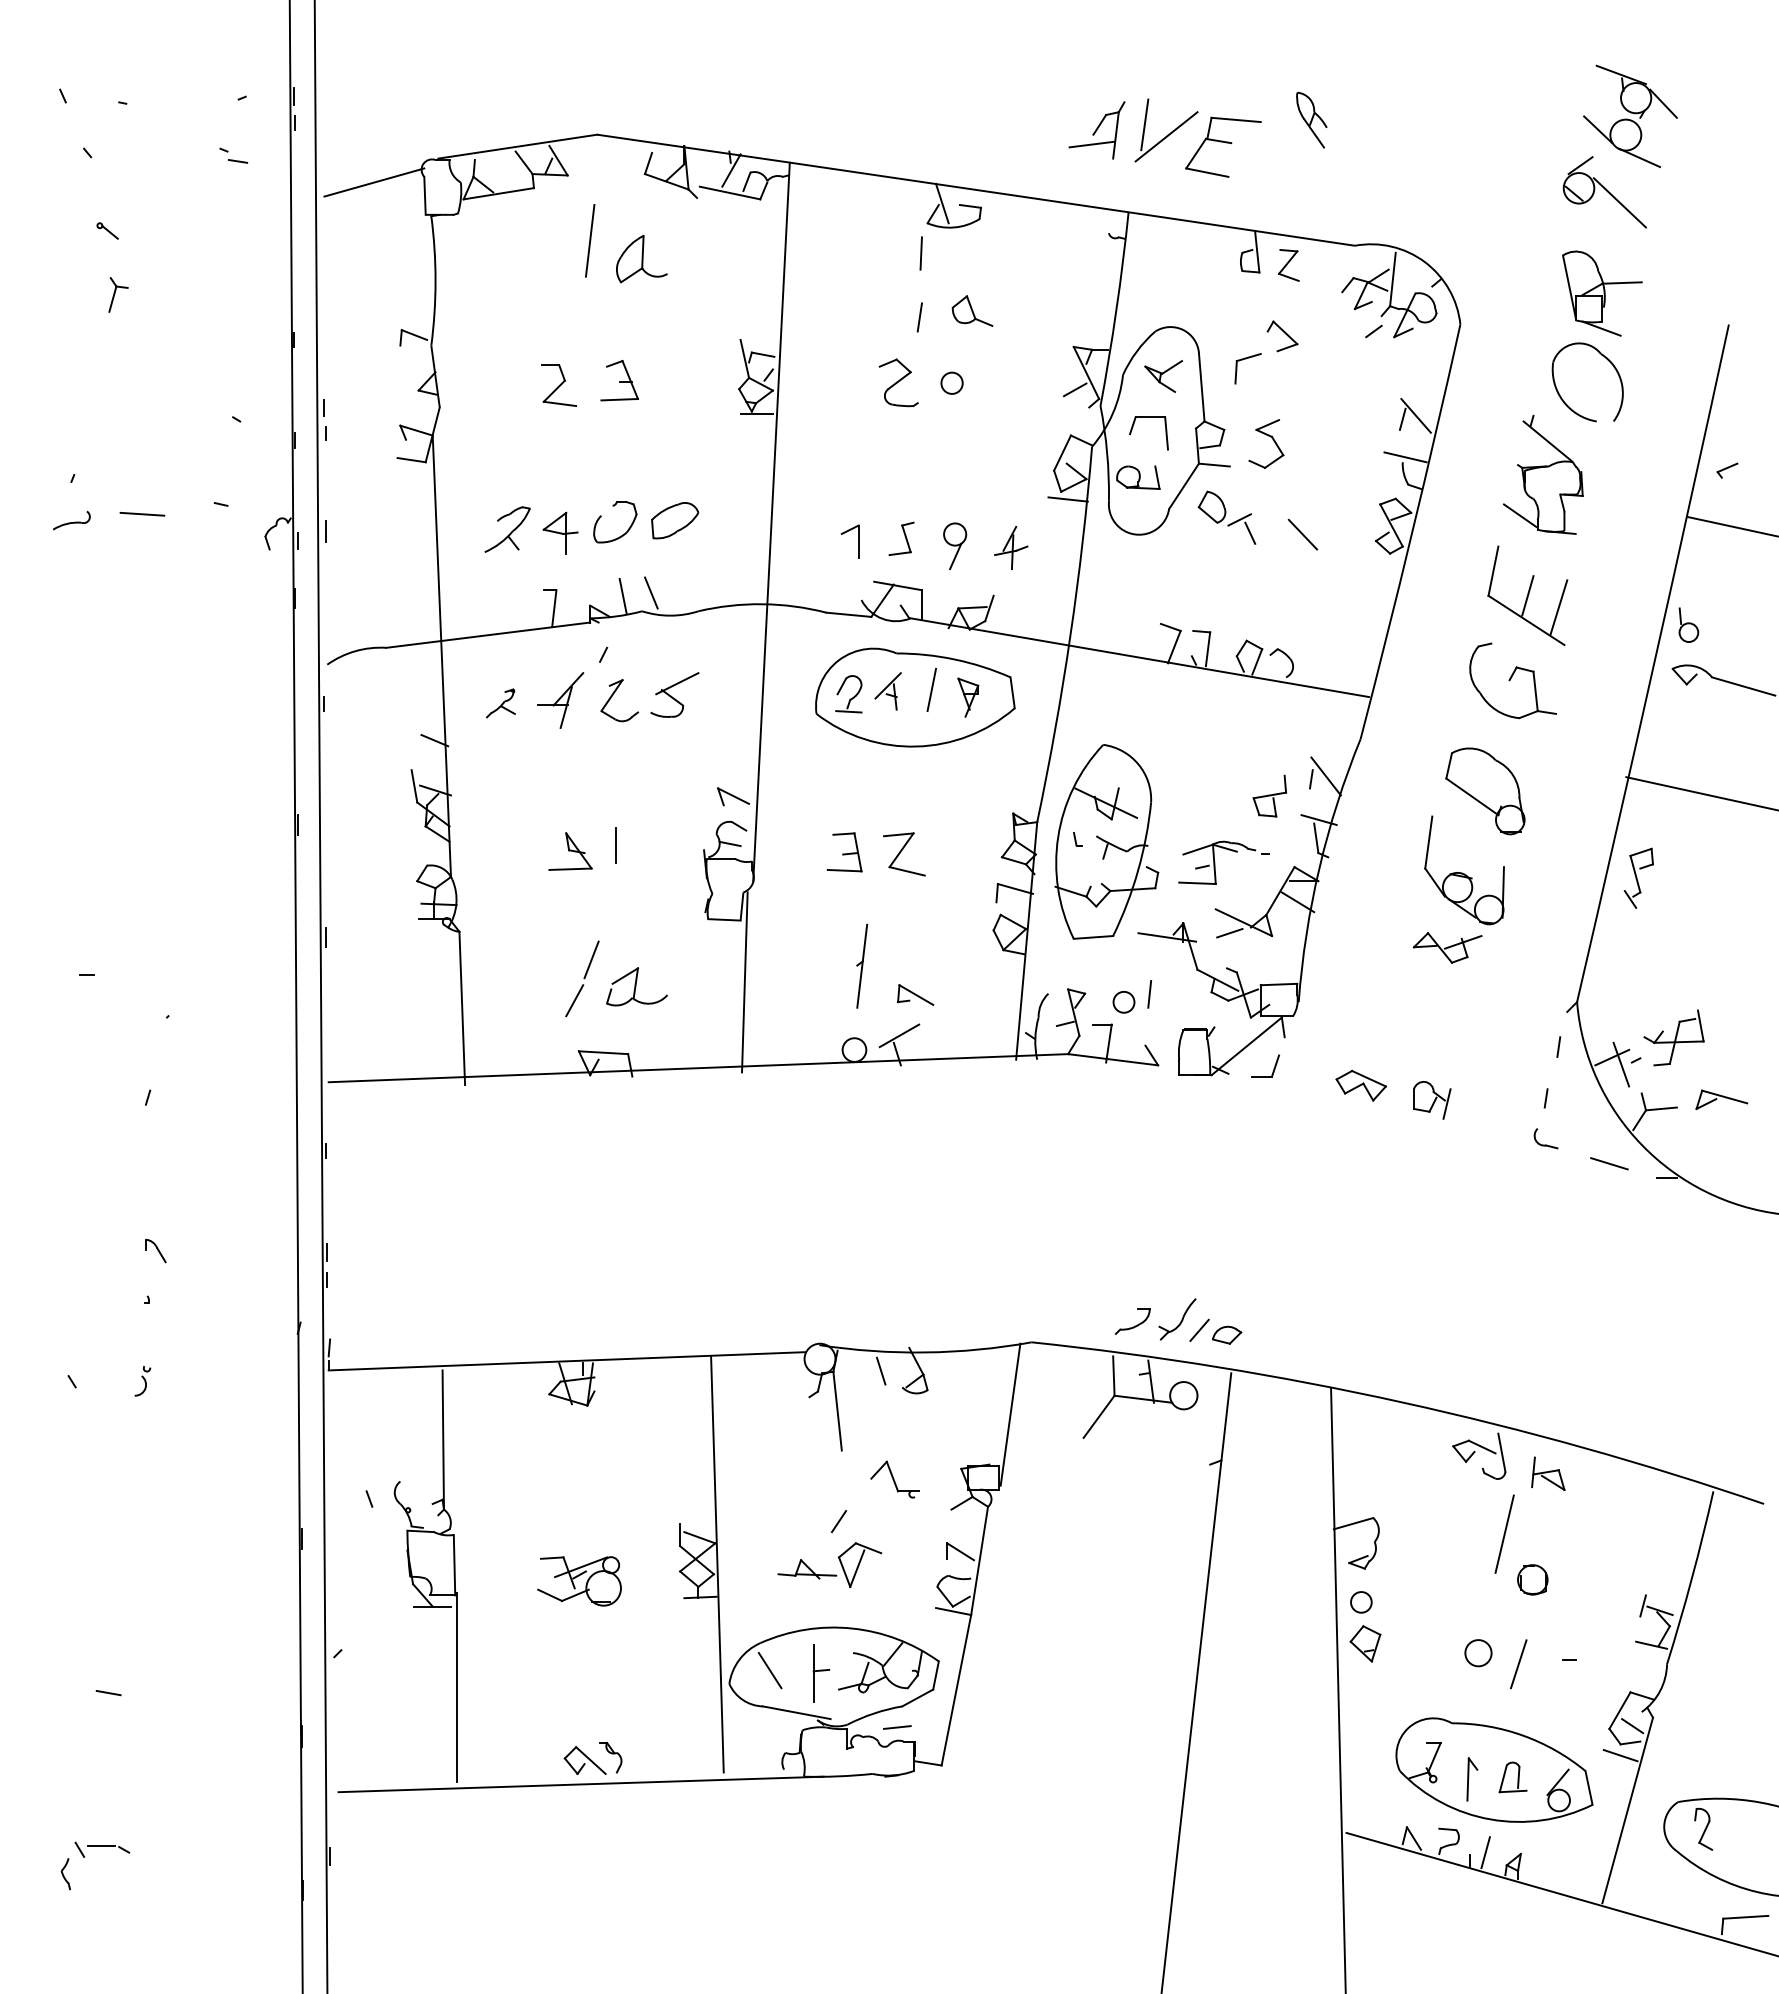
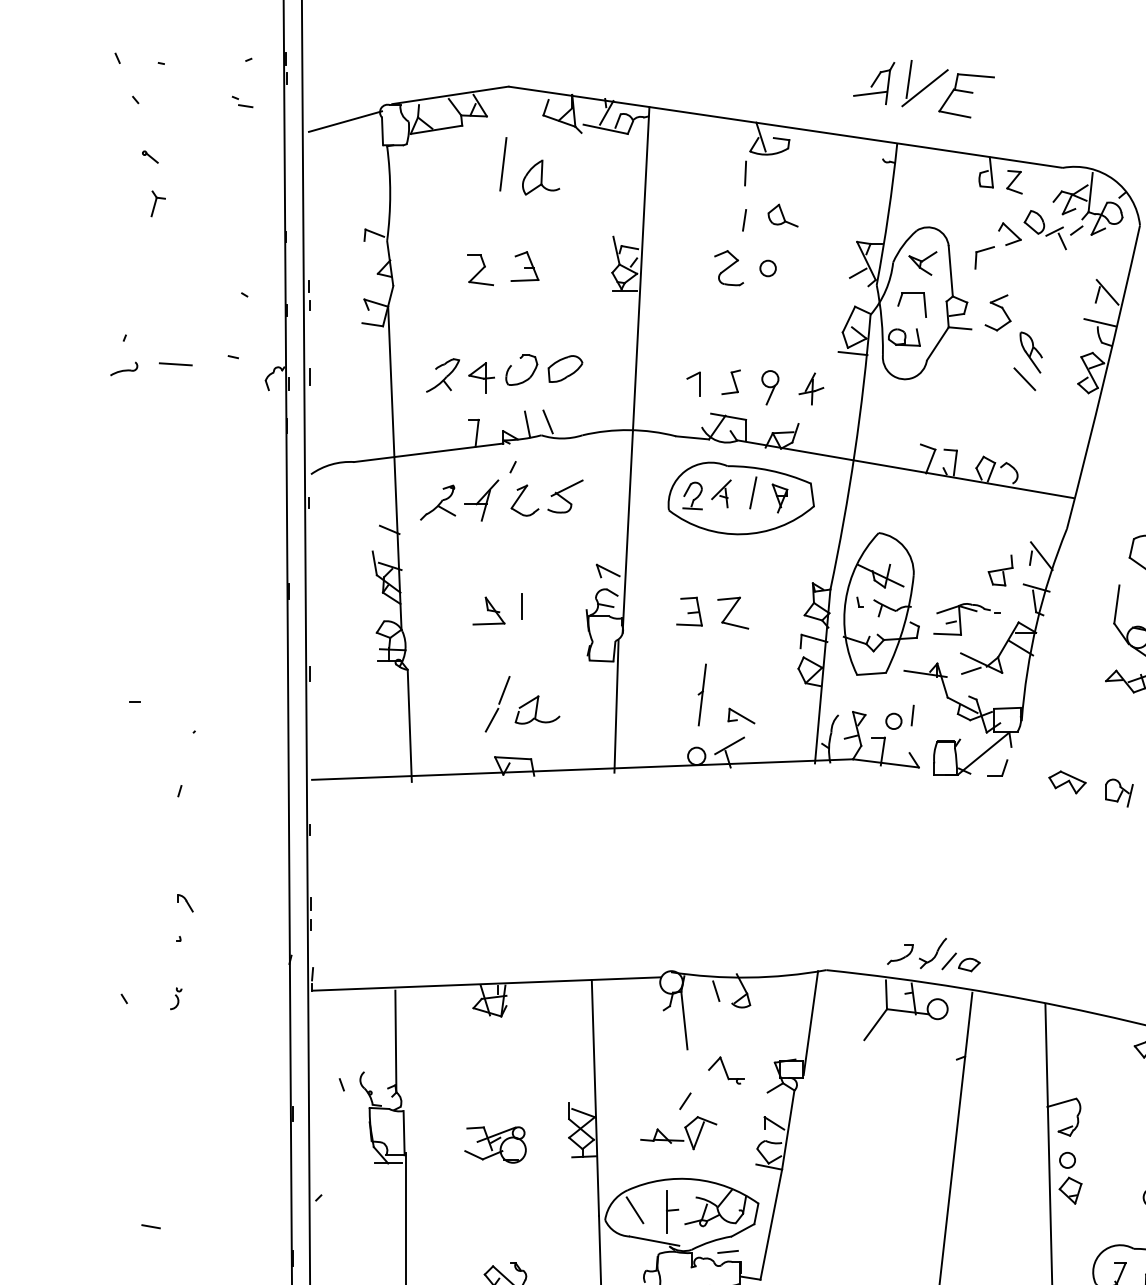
part: (1311, 119) -> (1031, 352), moved
part: (1226, 517) -> (1044, 229), moved
part: (500, 703) -> (437, 502), size x1.67

